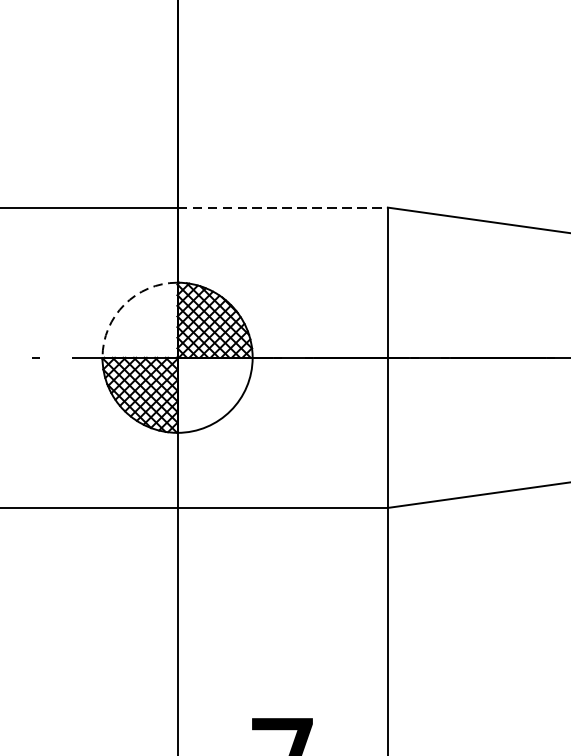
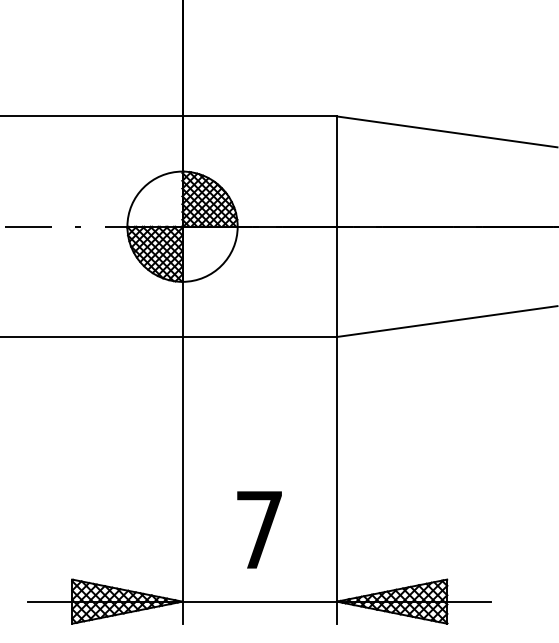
line: (283, 207) -> (260, 116), dashed -> solid
arc: (124, 304) -> (143, 187), dashed -> solid

